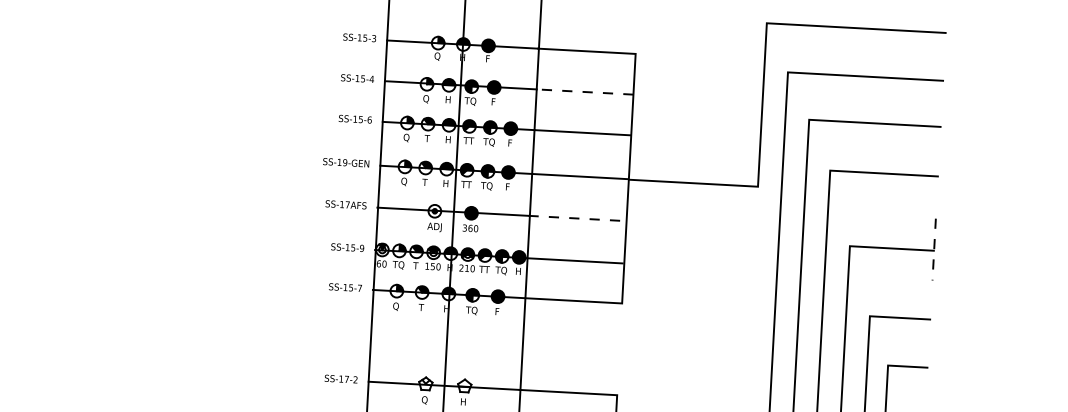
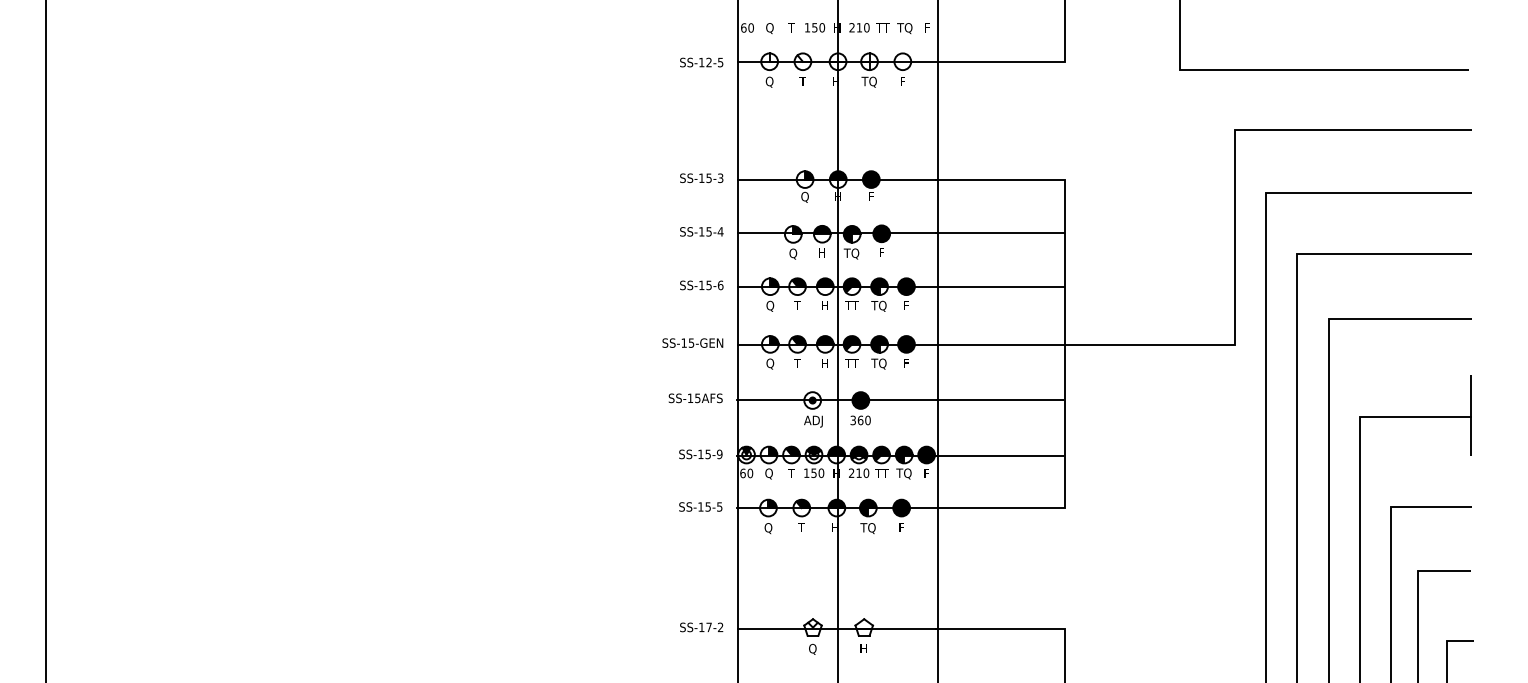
line: (584, 92) -> (1000, 233), dashed -> solid
text: (345, 162) -> (691, 342), SS-19-GEN -> SS-15-GEN
text: (347, 205) -> (697, 398), SS-17AFS -> SS-15AFS
line: (577, 218) -> (1000, 399), dashed -> solid
line: (934, 249) -> (1470, 415), dashed -> solid
text: (398, 264) -> (768, 473), TQ -> Q
text: (518, 271) -> (926, 473), H -> F
text: (359, 287) -> (719, 506), SS-15-7 -> SS-15-5

